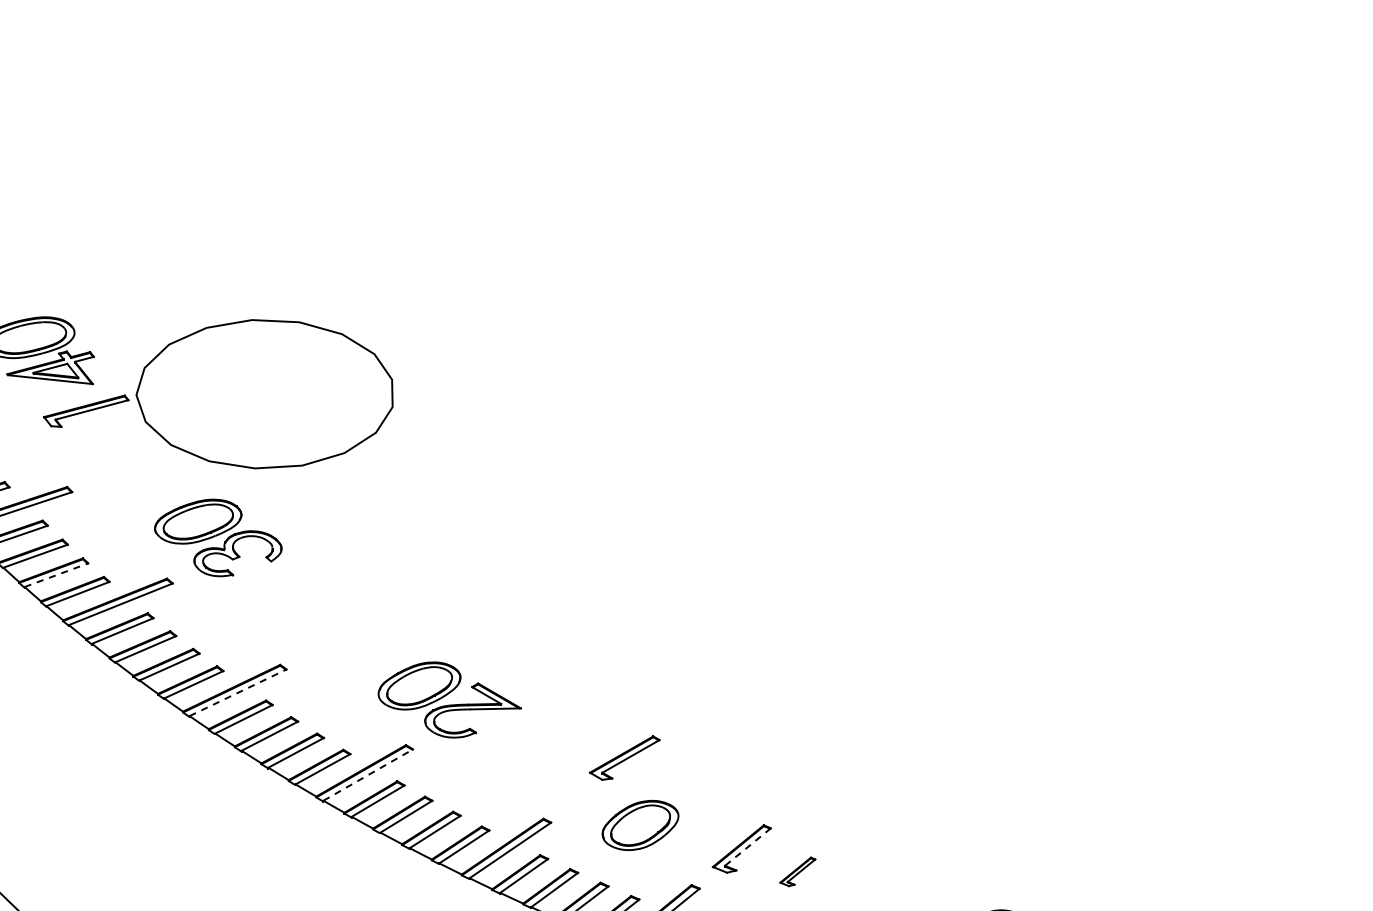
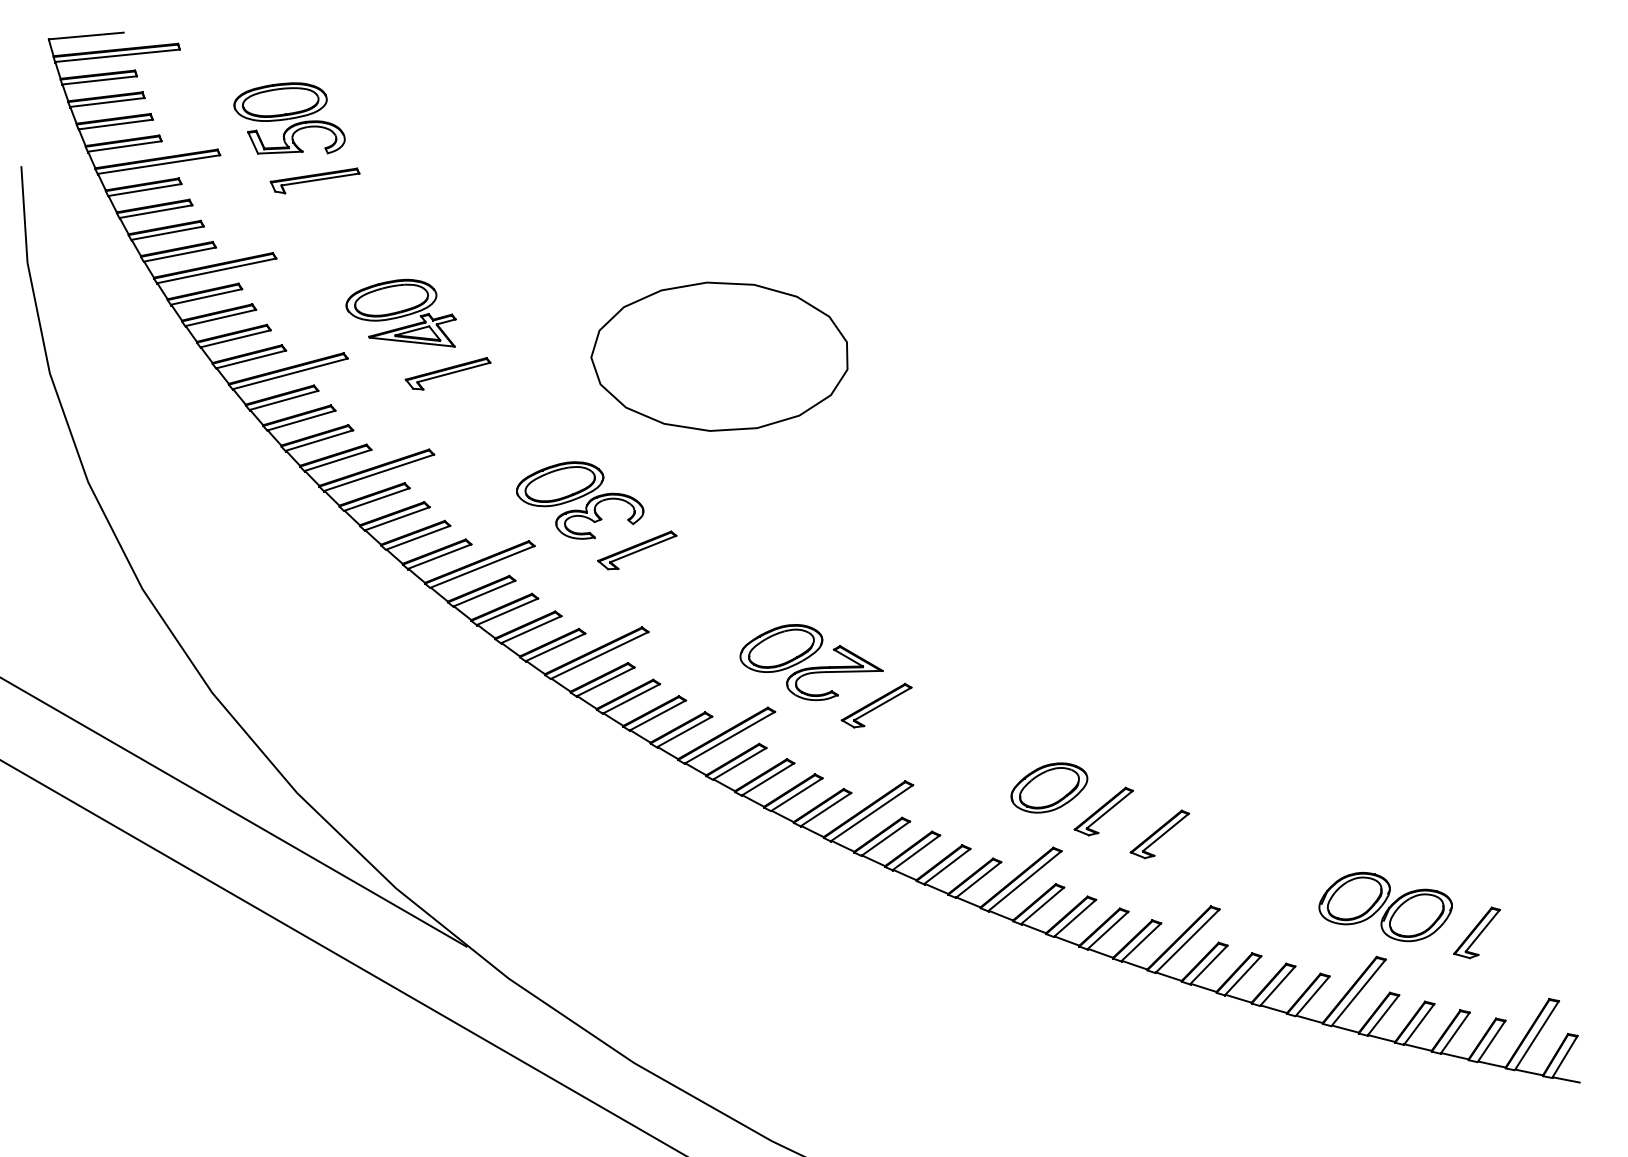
part: (264, 393) -> (719, 356), moved
line: (56, 574) -> (418, 537), dashed -> solid
part: (275, 587) -> (637, 550), added
line: (238, 692) -> (600, 655), dashed -> solid
part: (624, 757) -> (876, 705), moved
line: (368, 774) -> (730, 737), dashed -> solid
part: (640, 824) -> (1049, 787), moved
line: (747, 846) -> (1109, 809), dashed -> solid
part: (797, 871) -> (1159, 834), size x1.67

